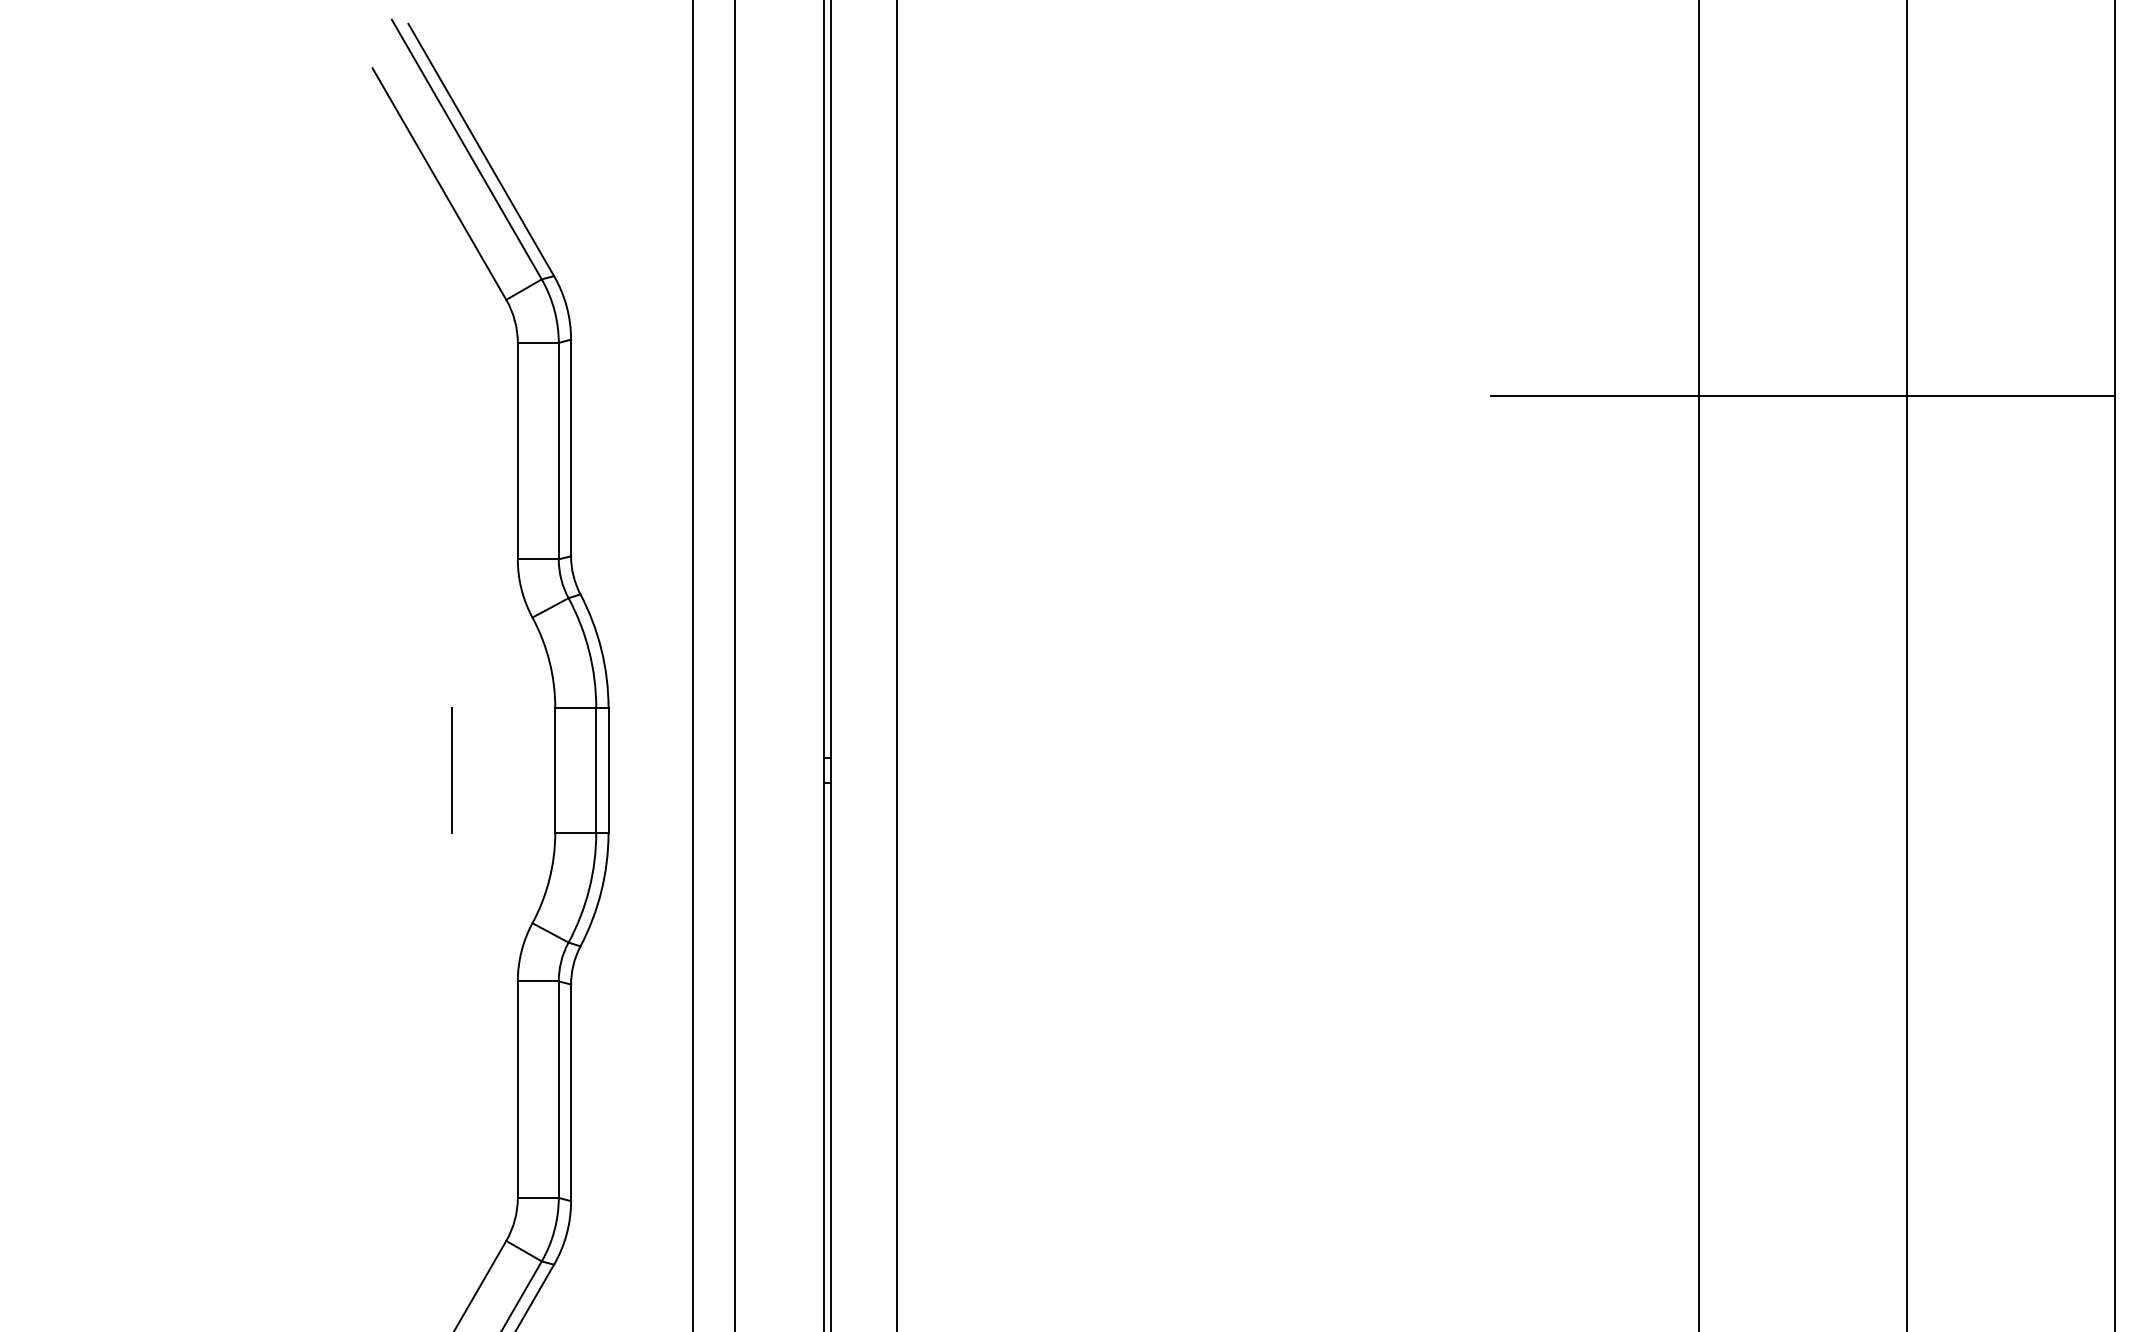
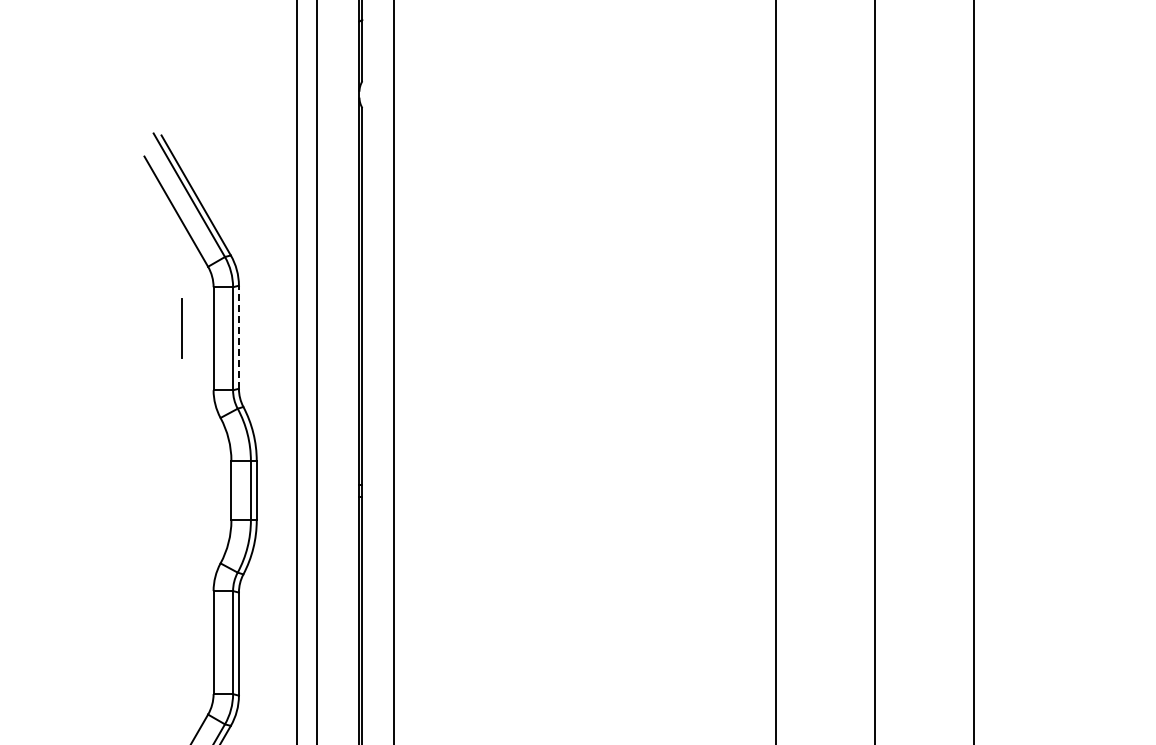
line: (1801, 395) -> (824, 312), removed
line: (570, 448) -> (238, 337), solid -> dashed
line: (450, 770) -> (181, 328), moved

